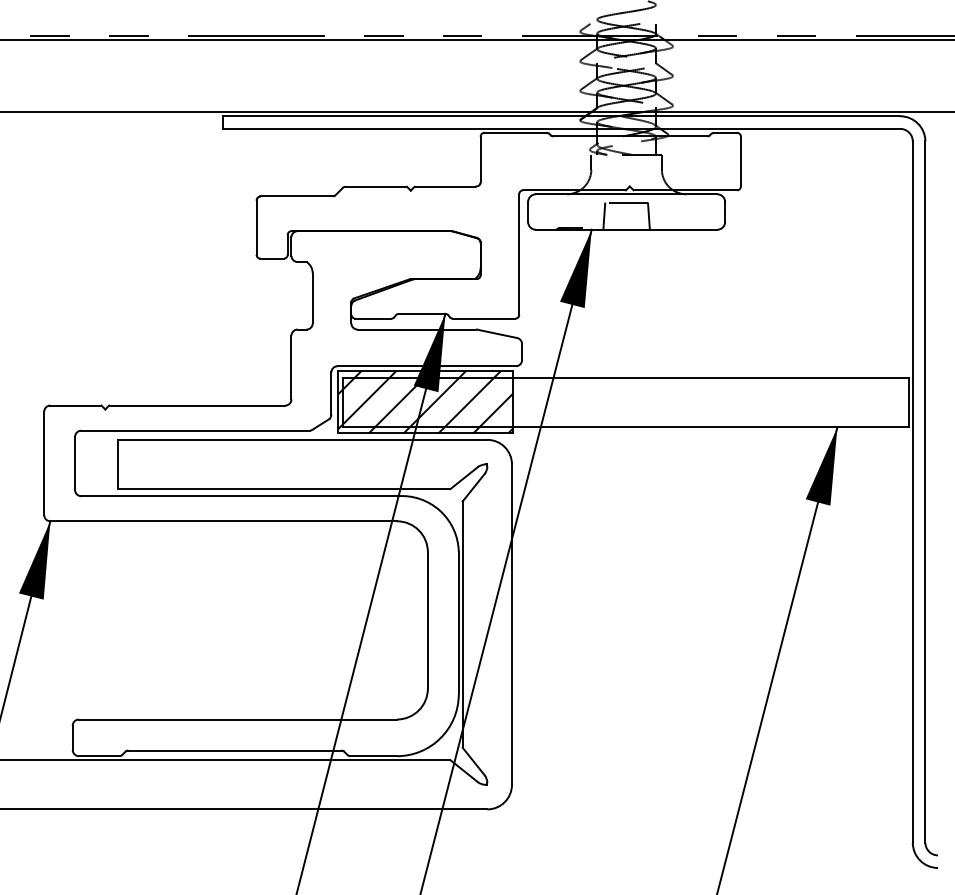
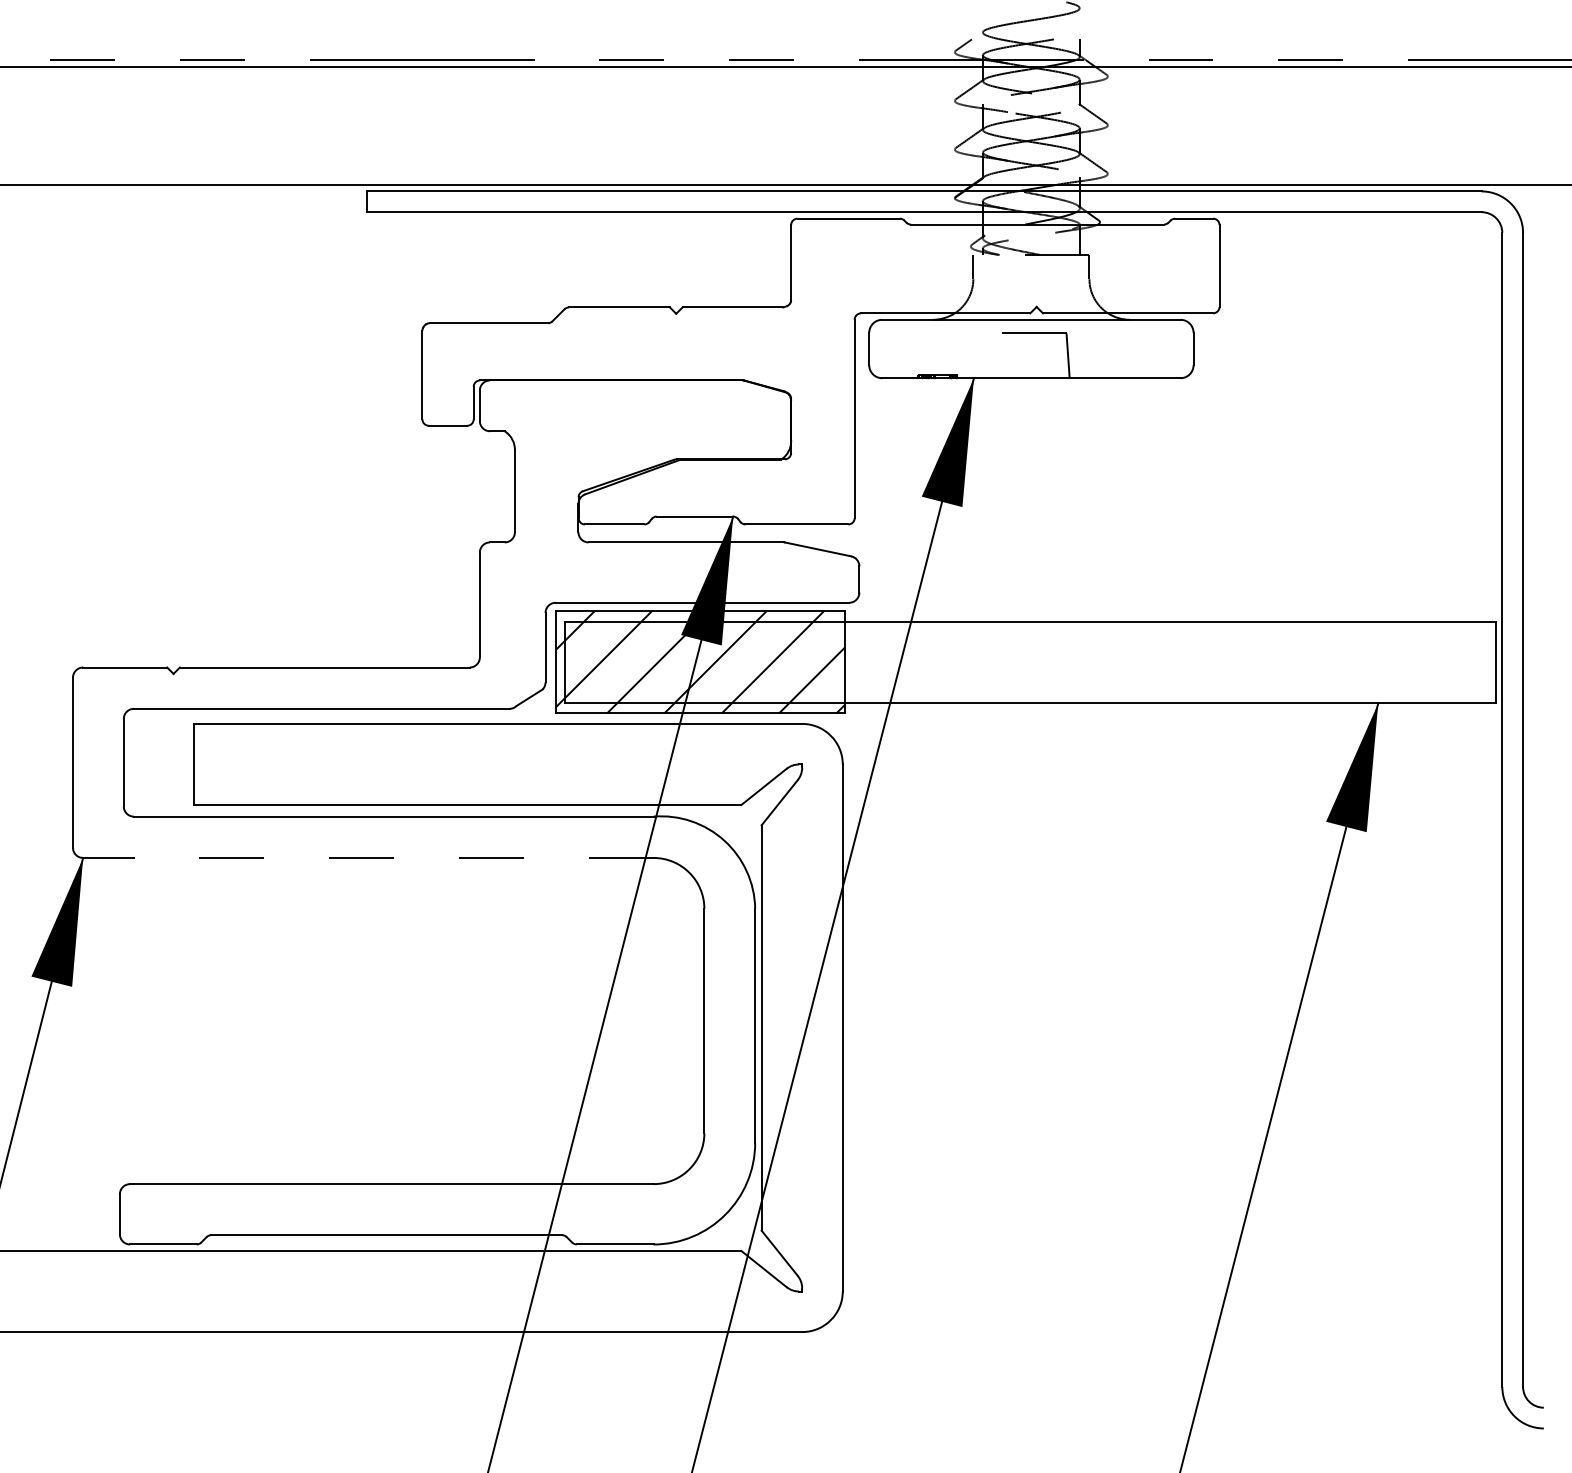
line: (604, 215) -> (994, 354), removed
line: (223, 521) -> (368, 858), solid -> dashed

